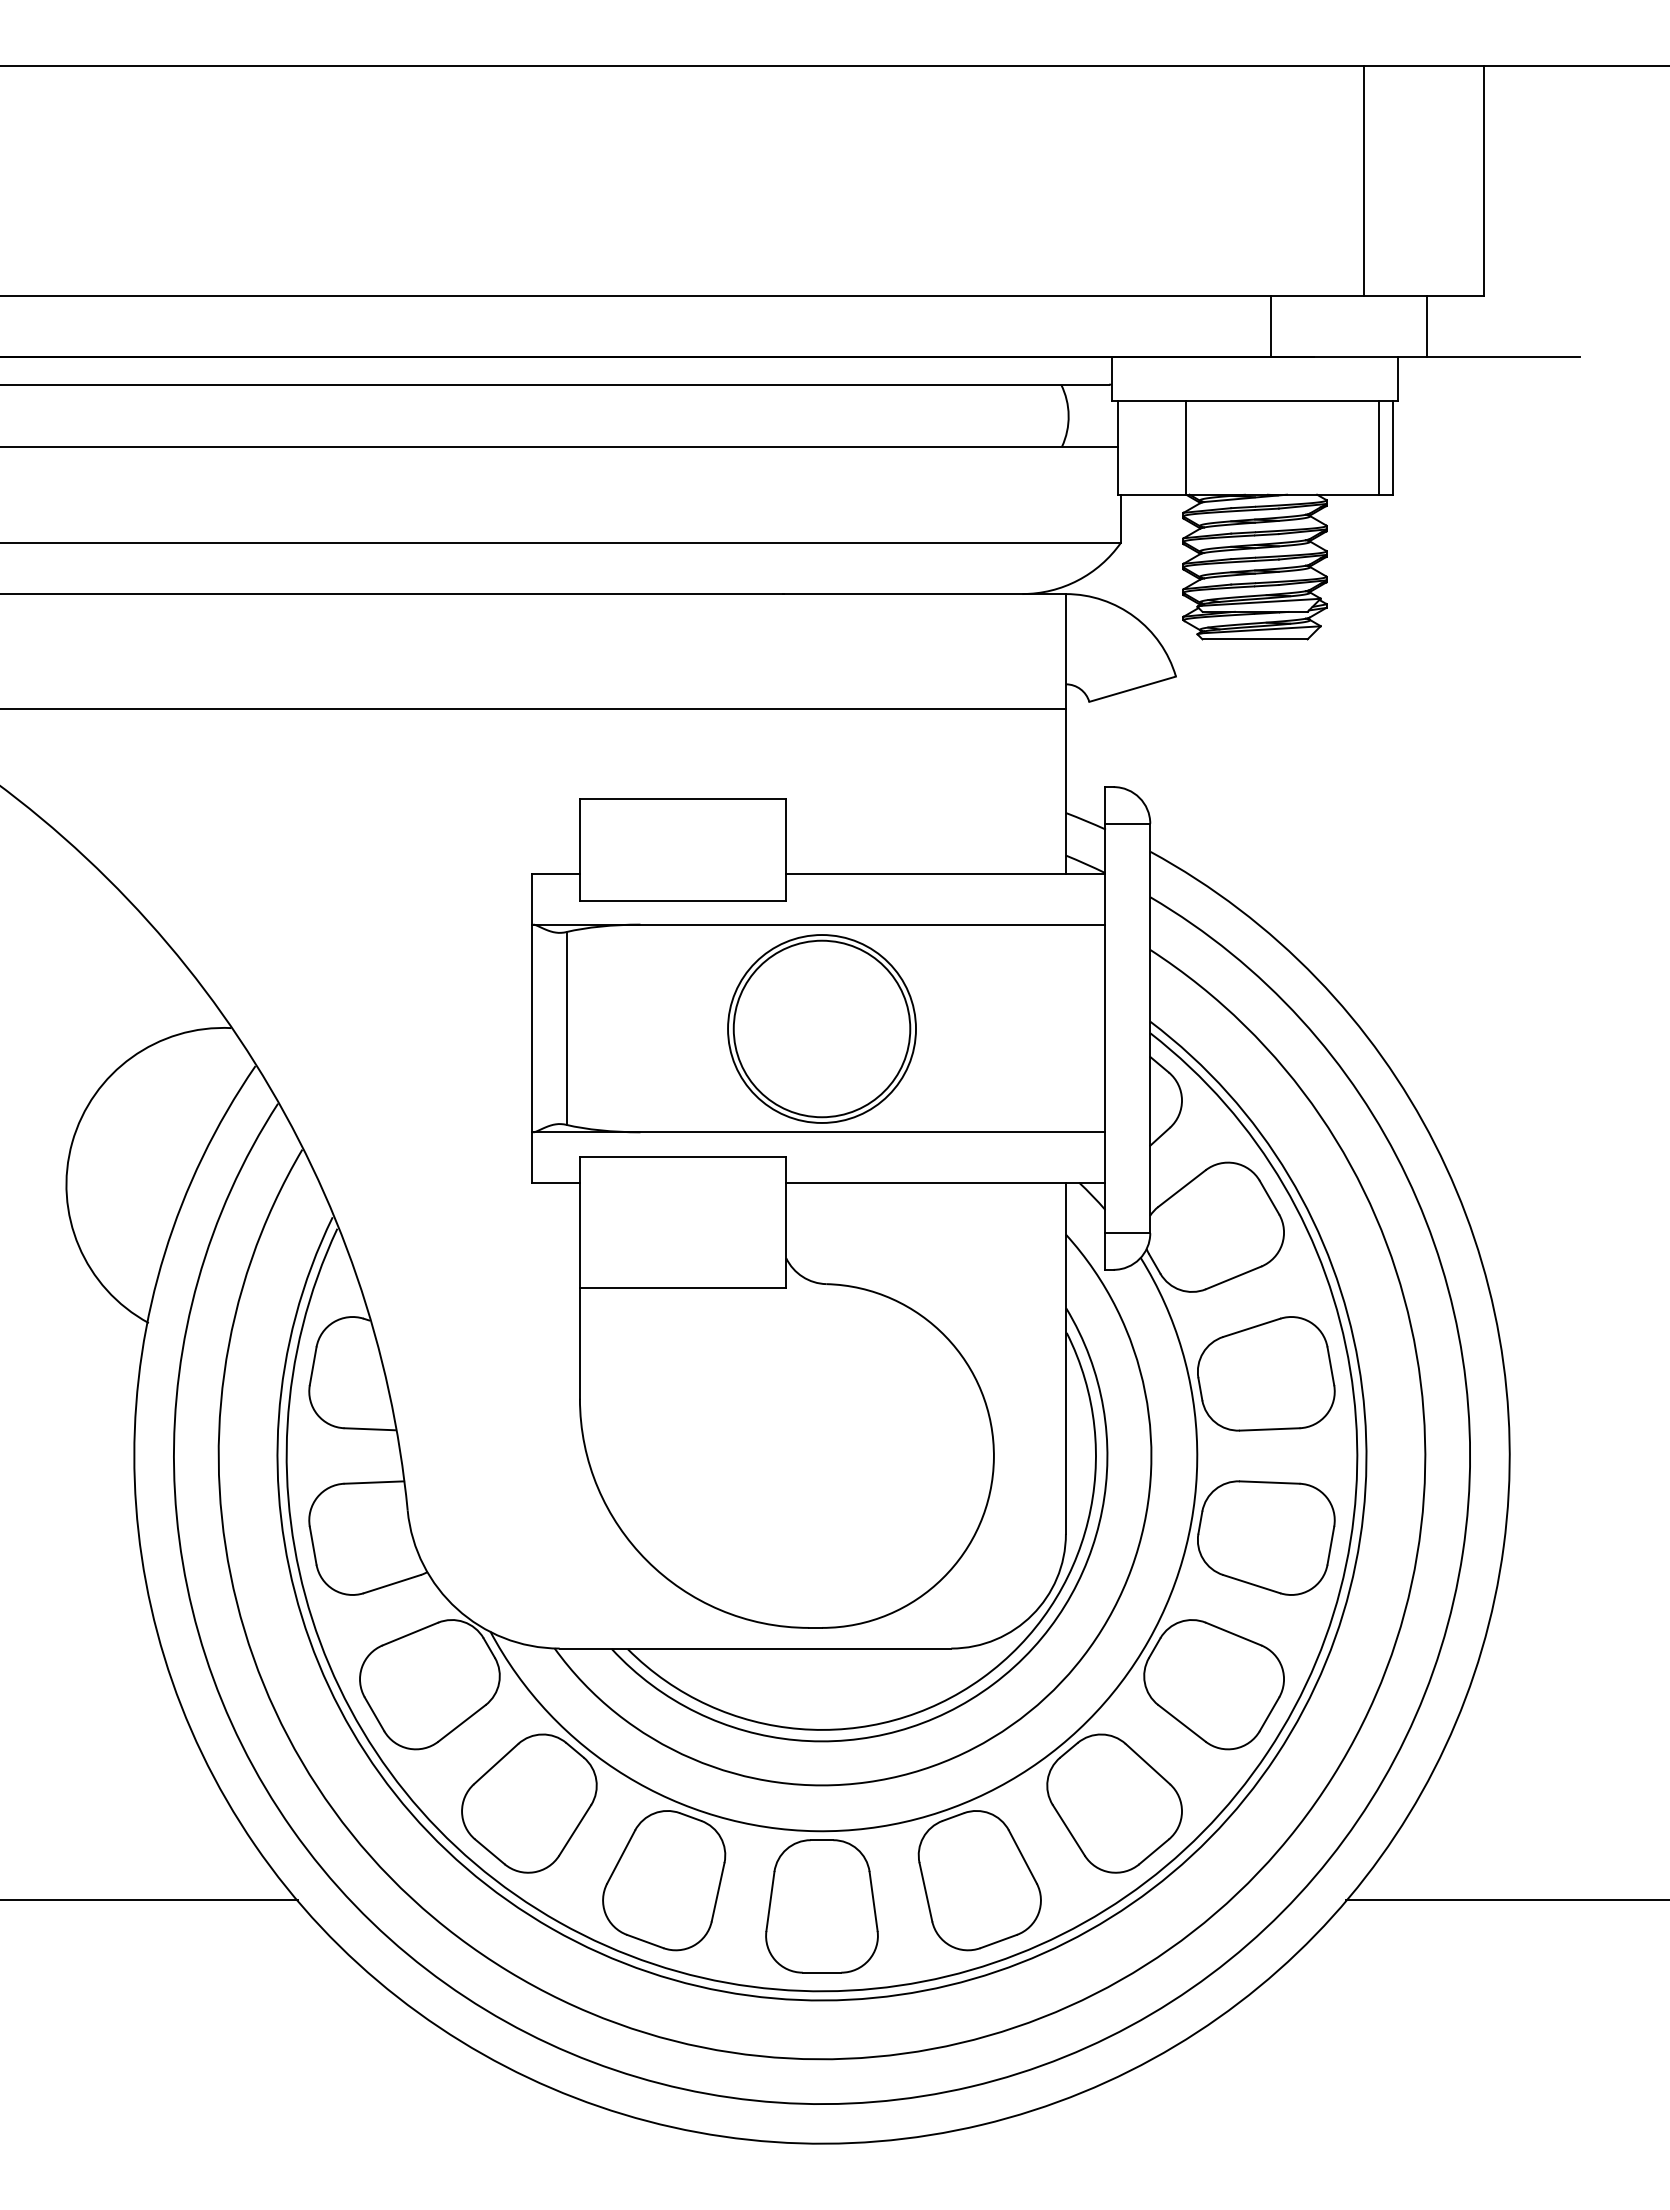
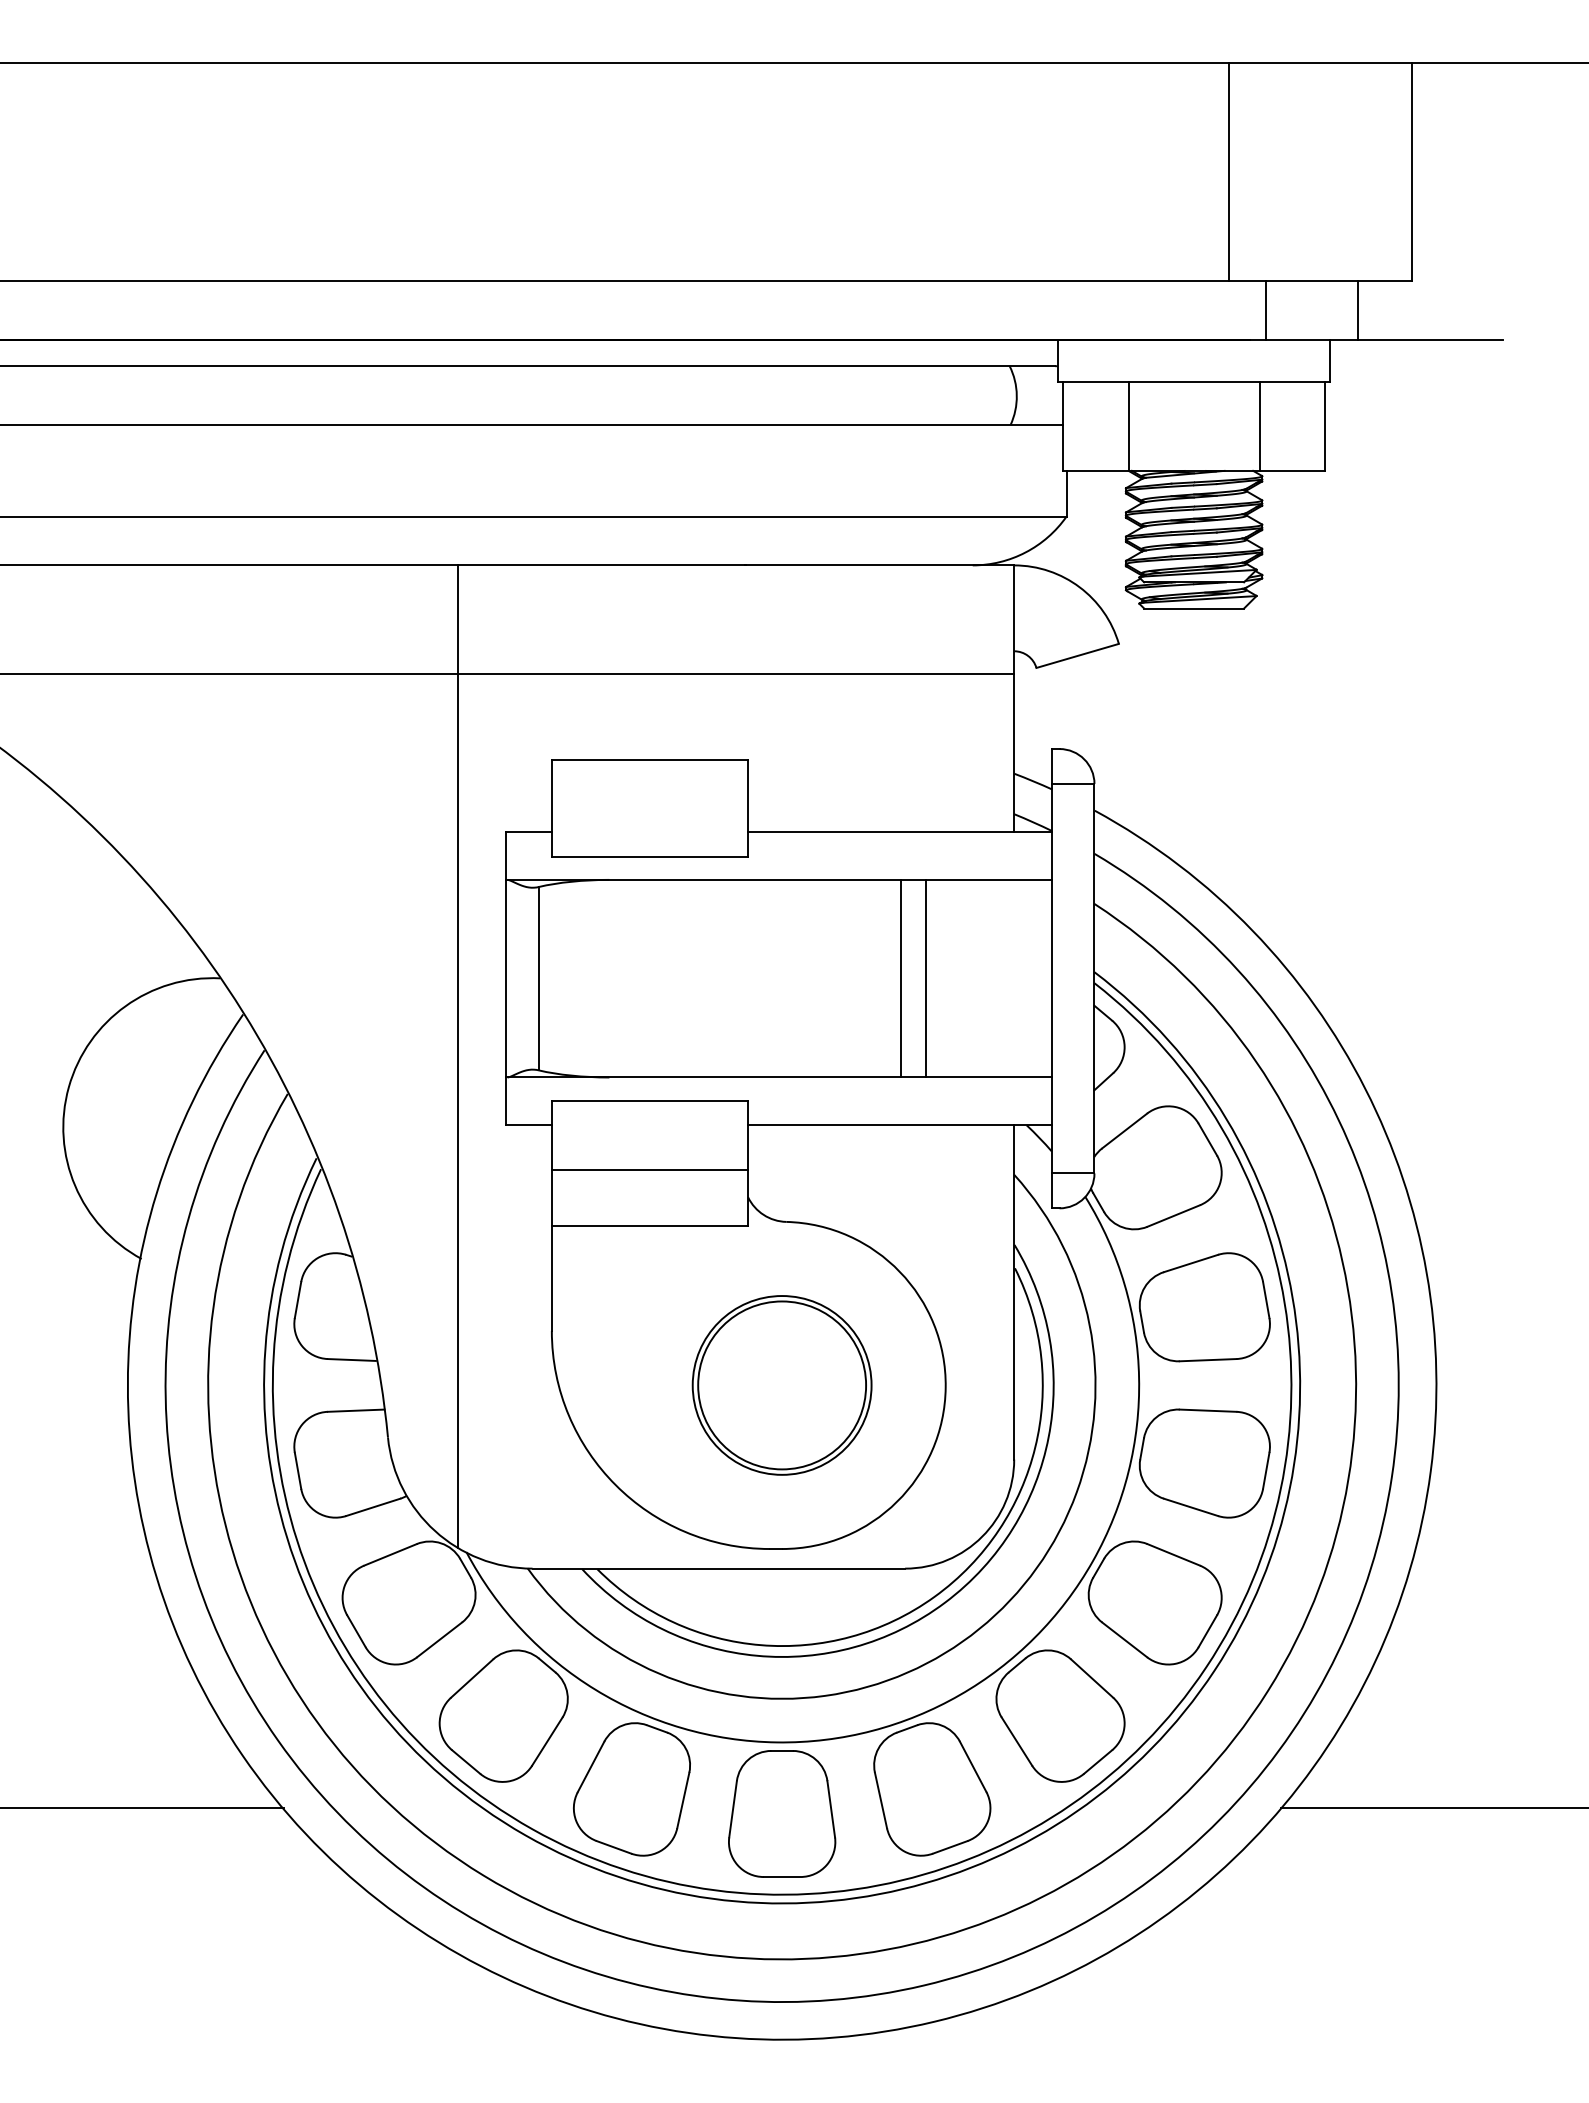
line: (1363, 180) -> (1228, 171), moved
line: (1270, 326) -> (1265, 310), moved
line: (1378, 447) -> (1259, 425), moved
part: (821, 1028) -> (781, 1384), moved
line: (946, 1028) -> (900, 978), added
line: (972, 1028) -> (925, 978), added
line: (481, 1110) -> (458, 1056), added
line: (682, 1229) -> (649, 1169), added

